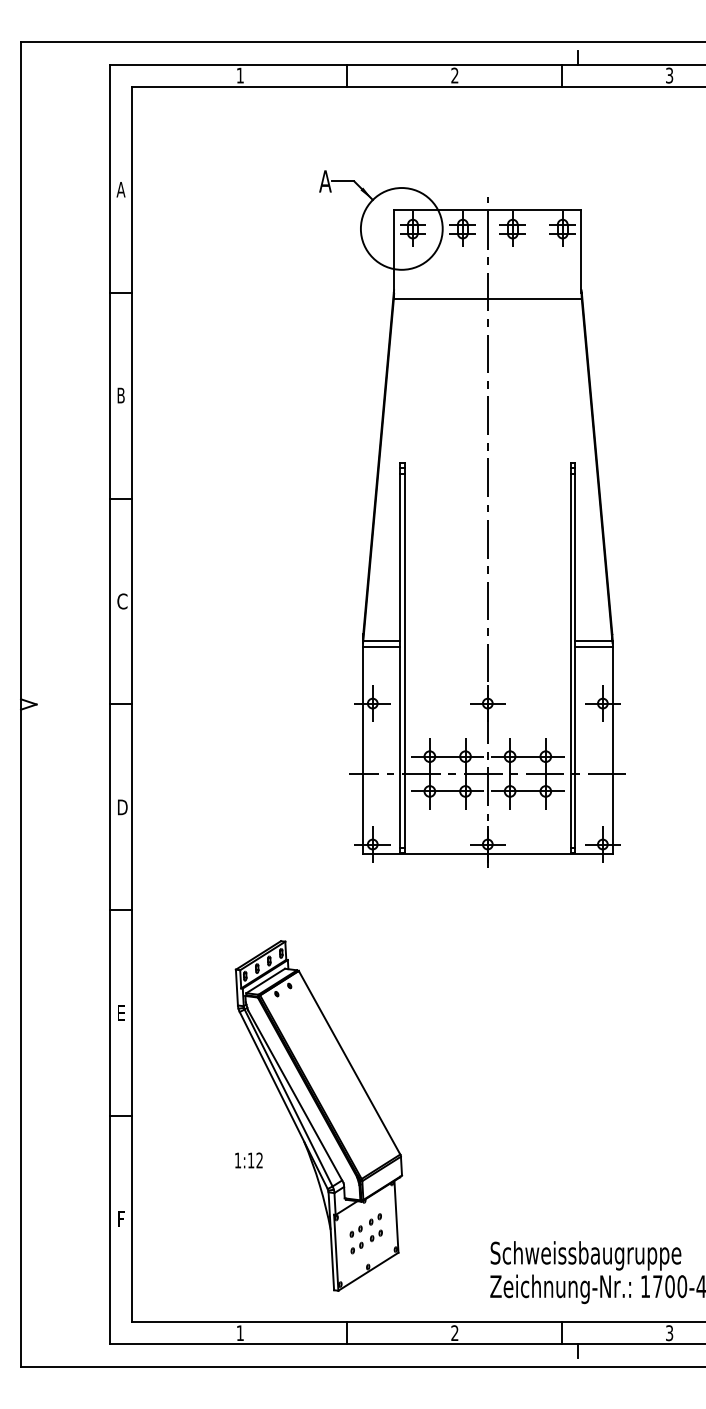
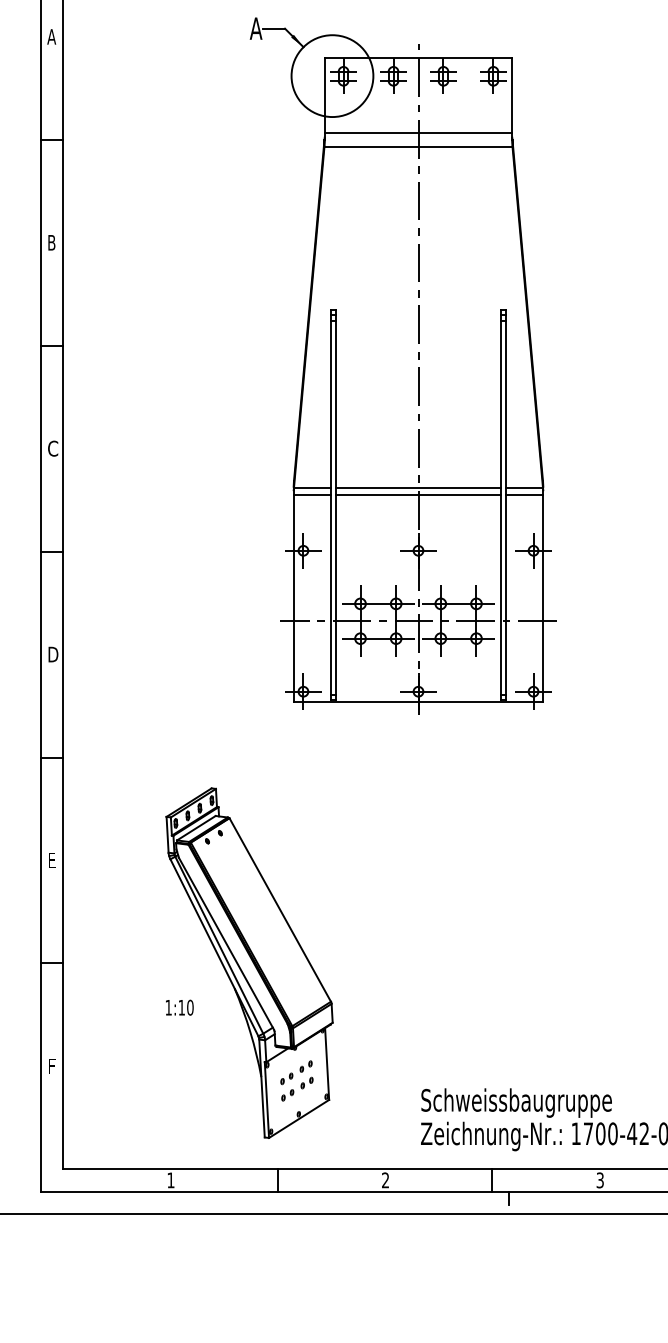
line: (487, 286) -> (418, 133), added
line: (487, 640) -> (418, 487), added
line: (487, 647) -> (418, 494), added
text: (259, 1160) -> (190, 1007), 1:12 -> 1:10

